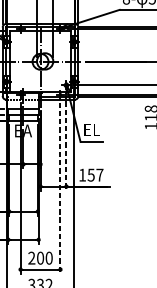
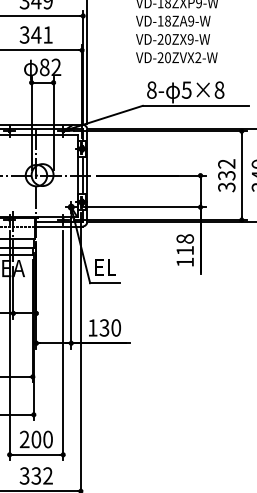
line: (66, 142) -> (71, 283), dashed -> solid
text: (95, 174) -> (110, 327), 157 -> 130
line: (60, 188) -> (63, 345), dashed -> solid

